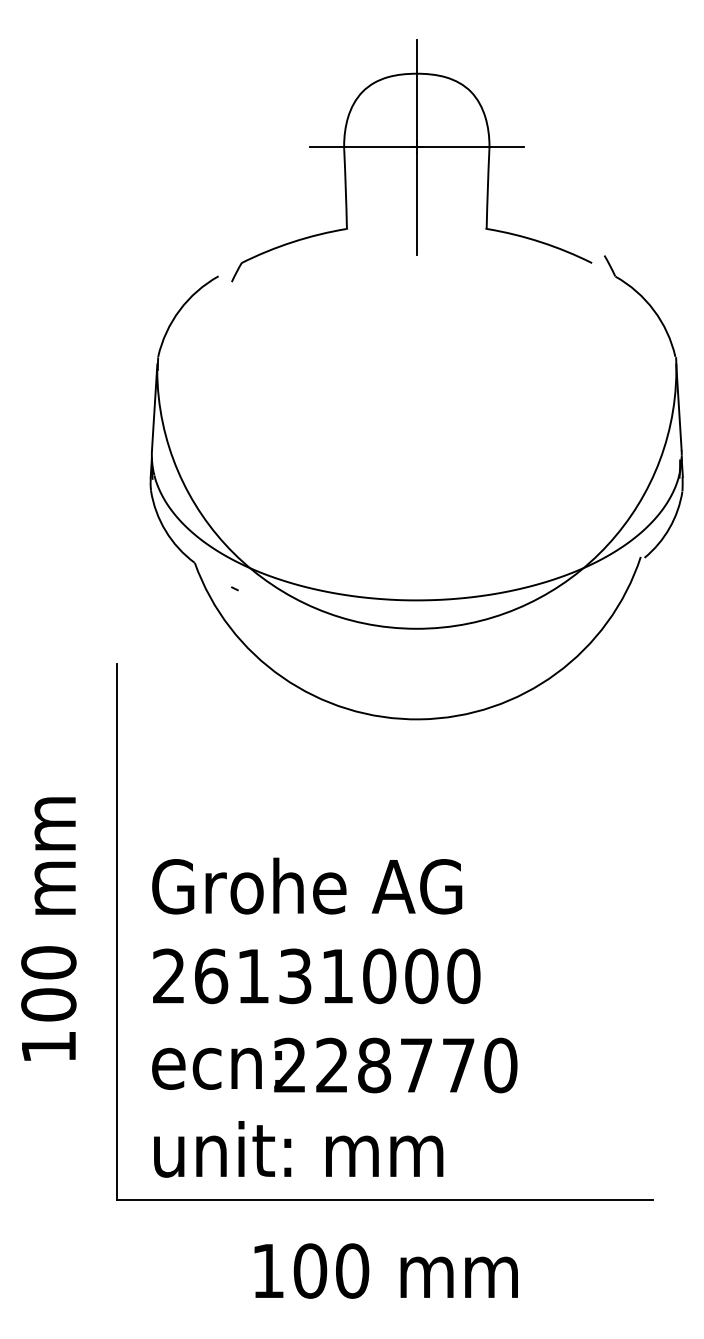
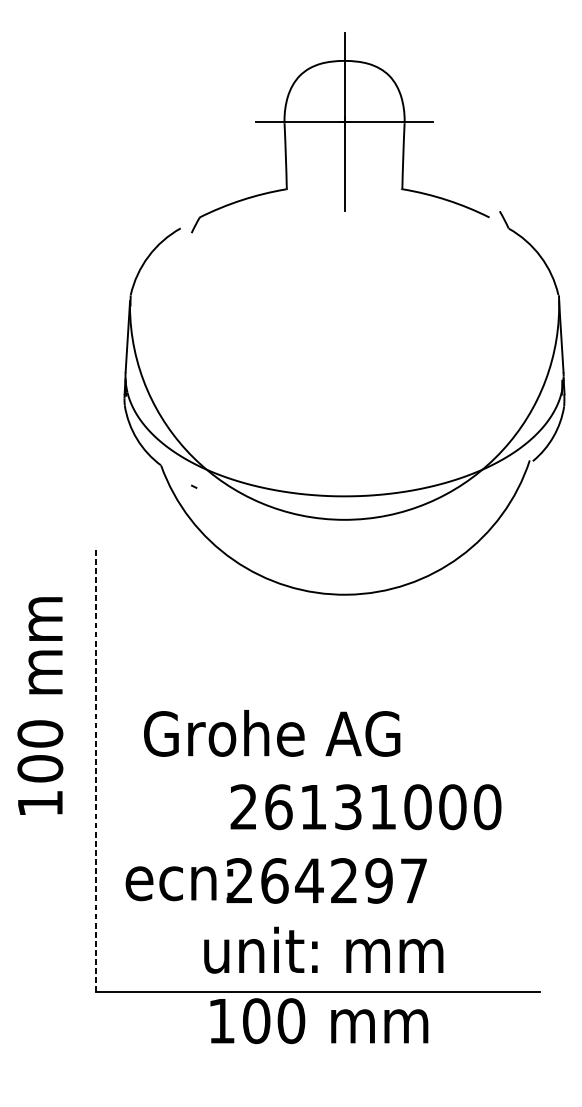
text: (307, 885) -> (272, 732), moved
text: (48, 928) -> (40, 705), moved
line: (116, 931) -> (96, 770), solid -> dashed
text: (316, 976) -> (365, 807), moved
text: (416, 1065) -> (344, 880), 228770 -> 264297
text: (298, 1149) -> (323, 950), moved
text: (385, 1270) -> (318, 1020), moved

